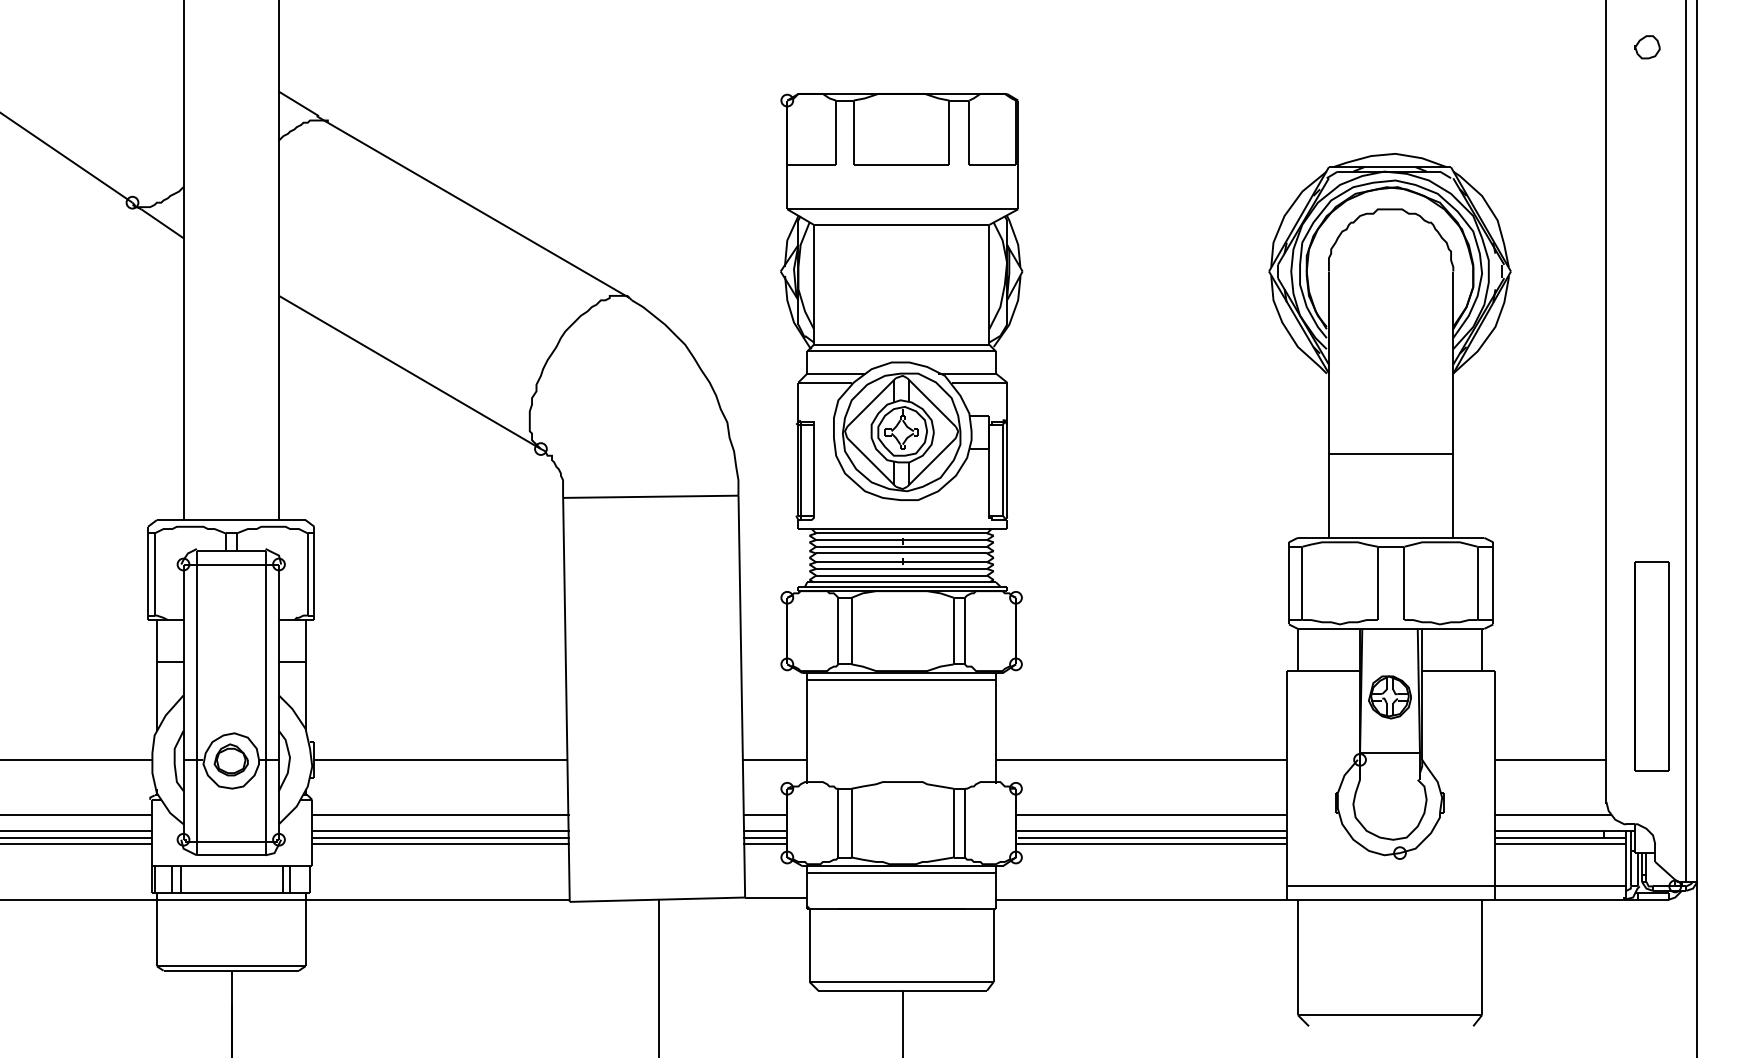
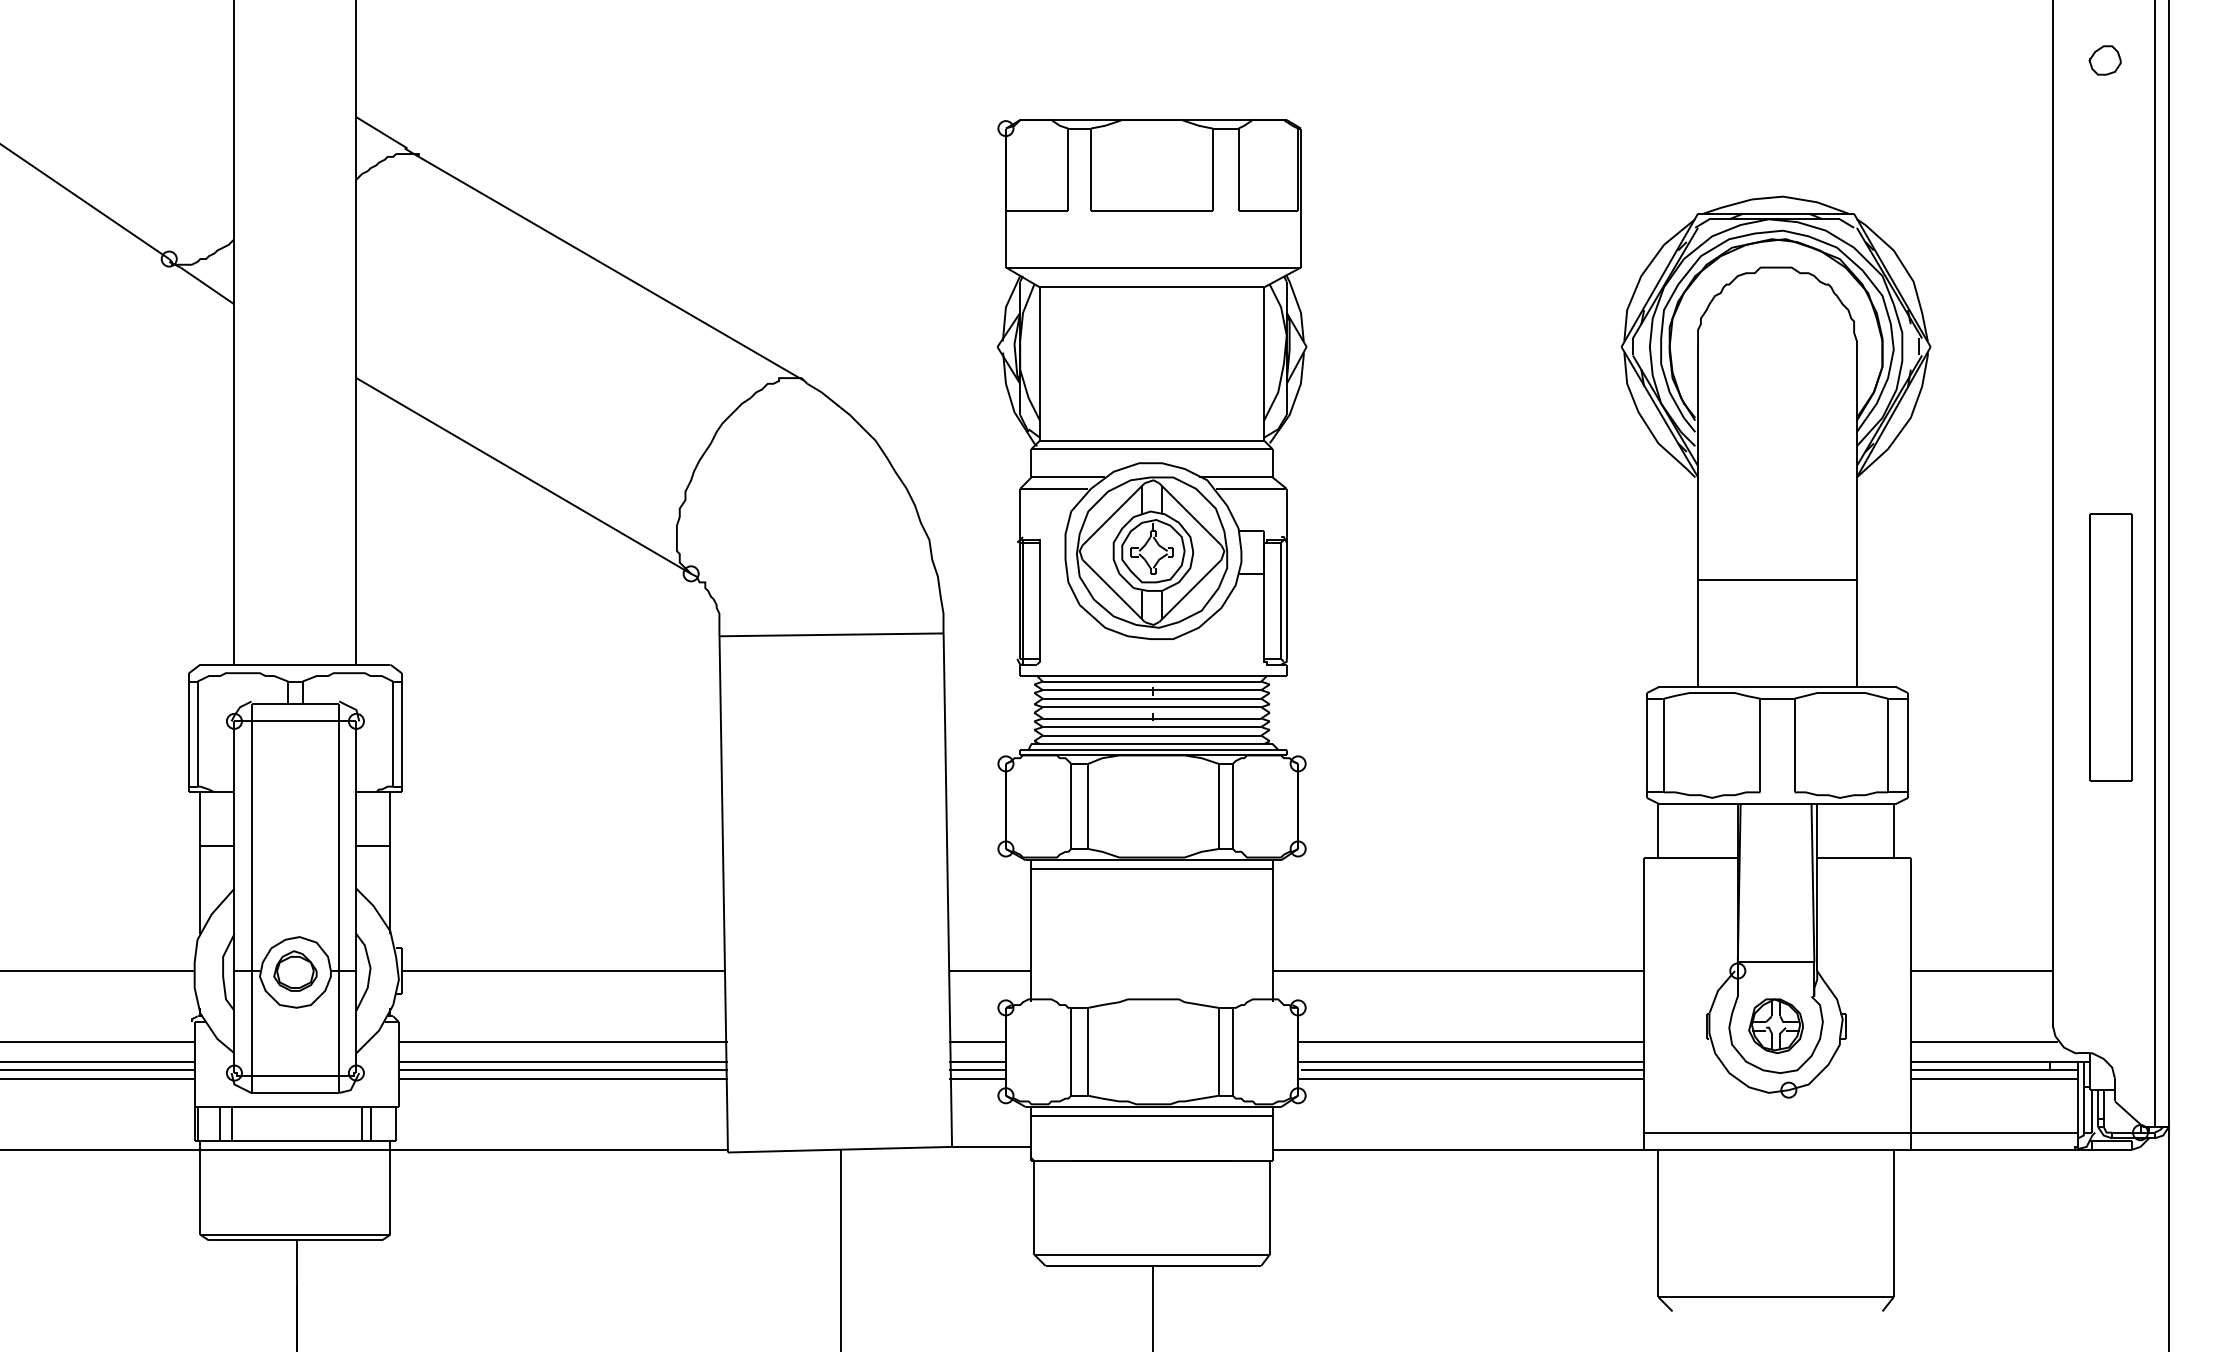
part: (1651, 666) -> (2110, 647), moved
part: (1389, 697) -> (1775, 1026), moved

